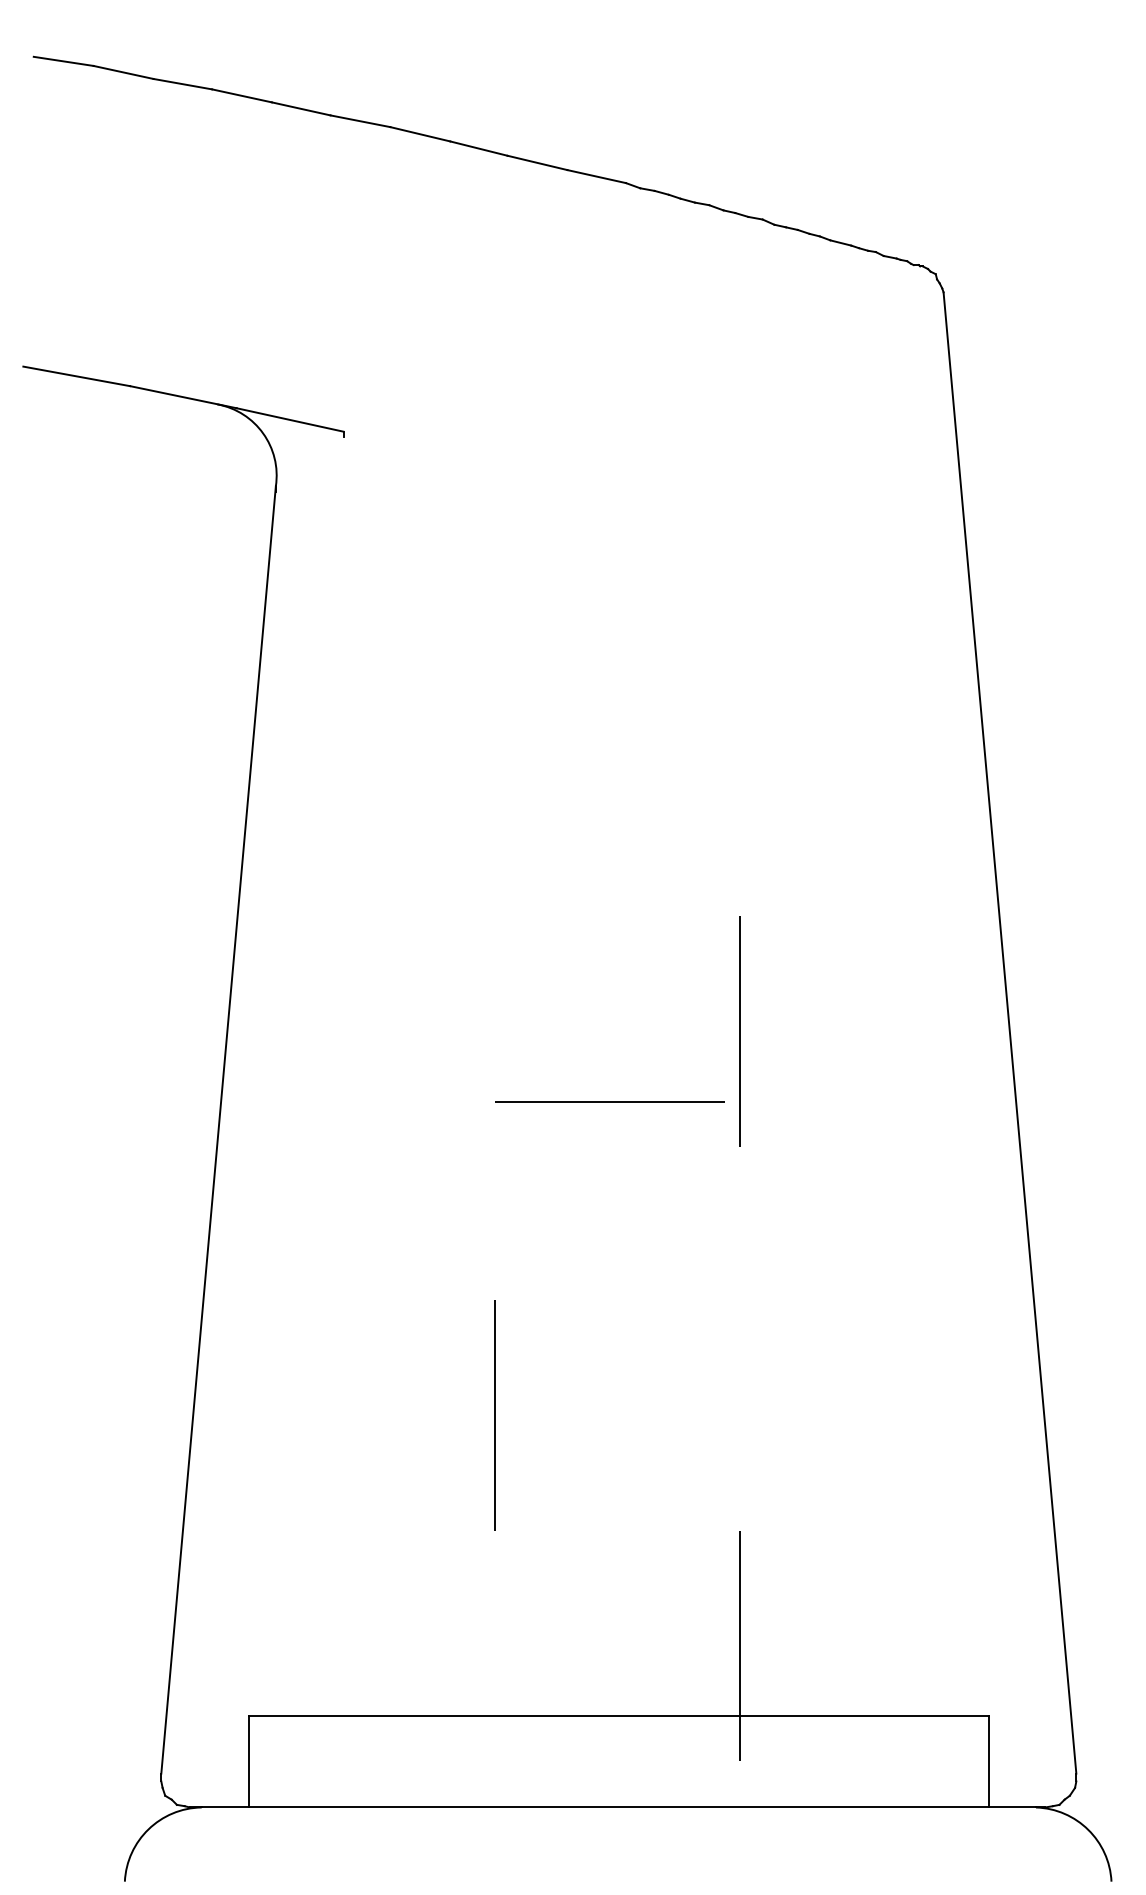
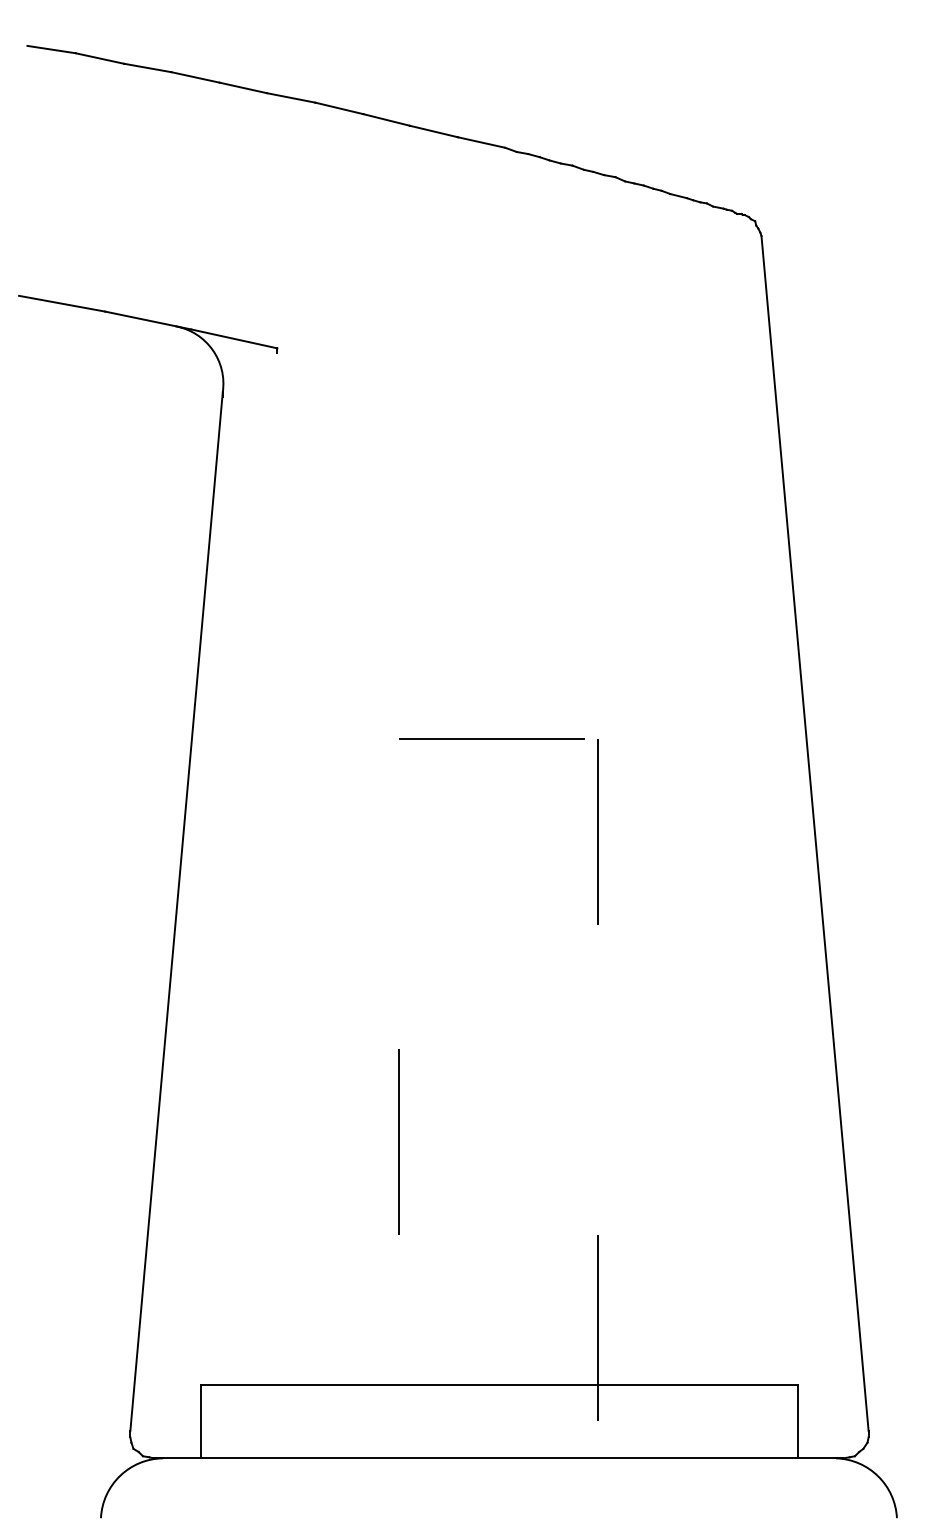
line: (609, 1101) -> (491, 738), moved

